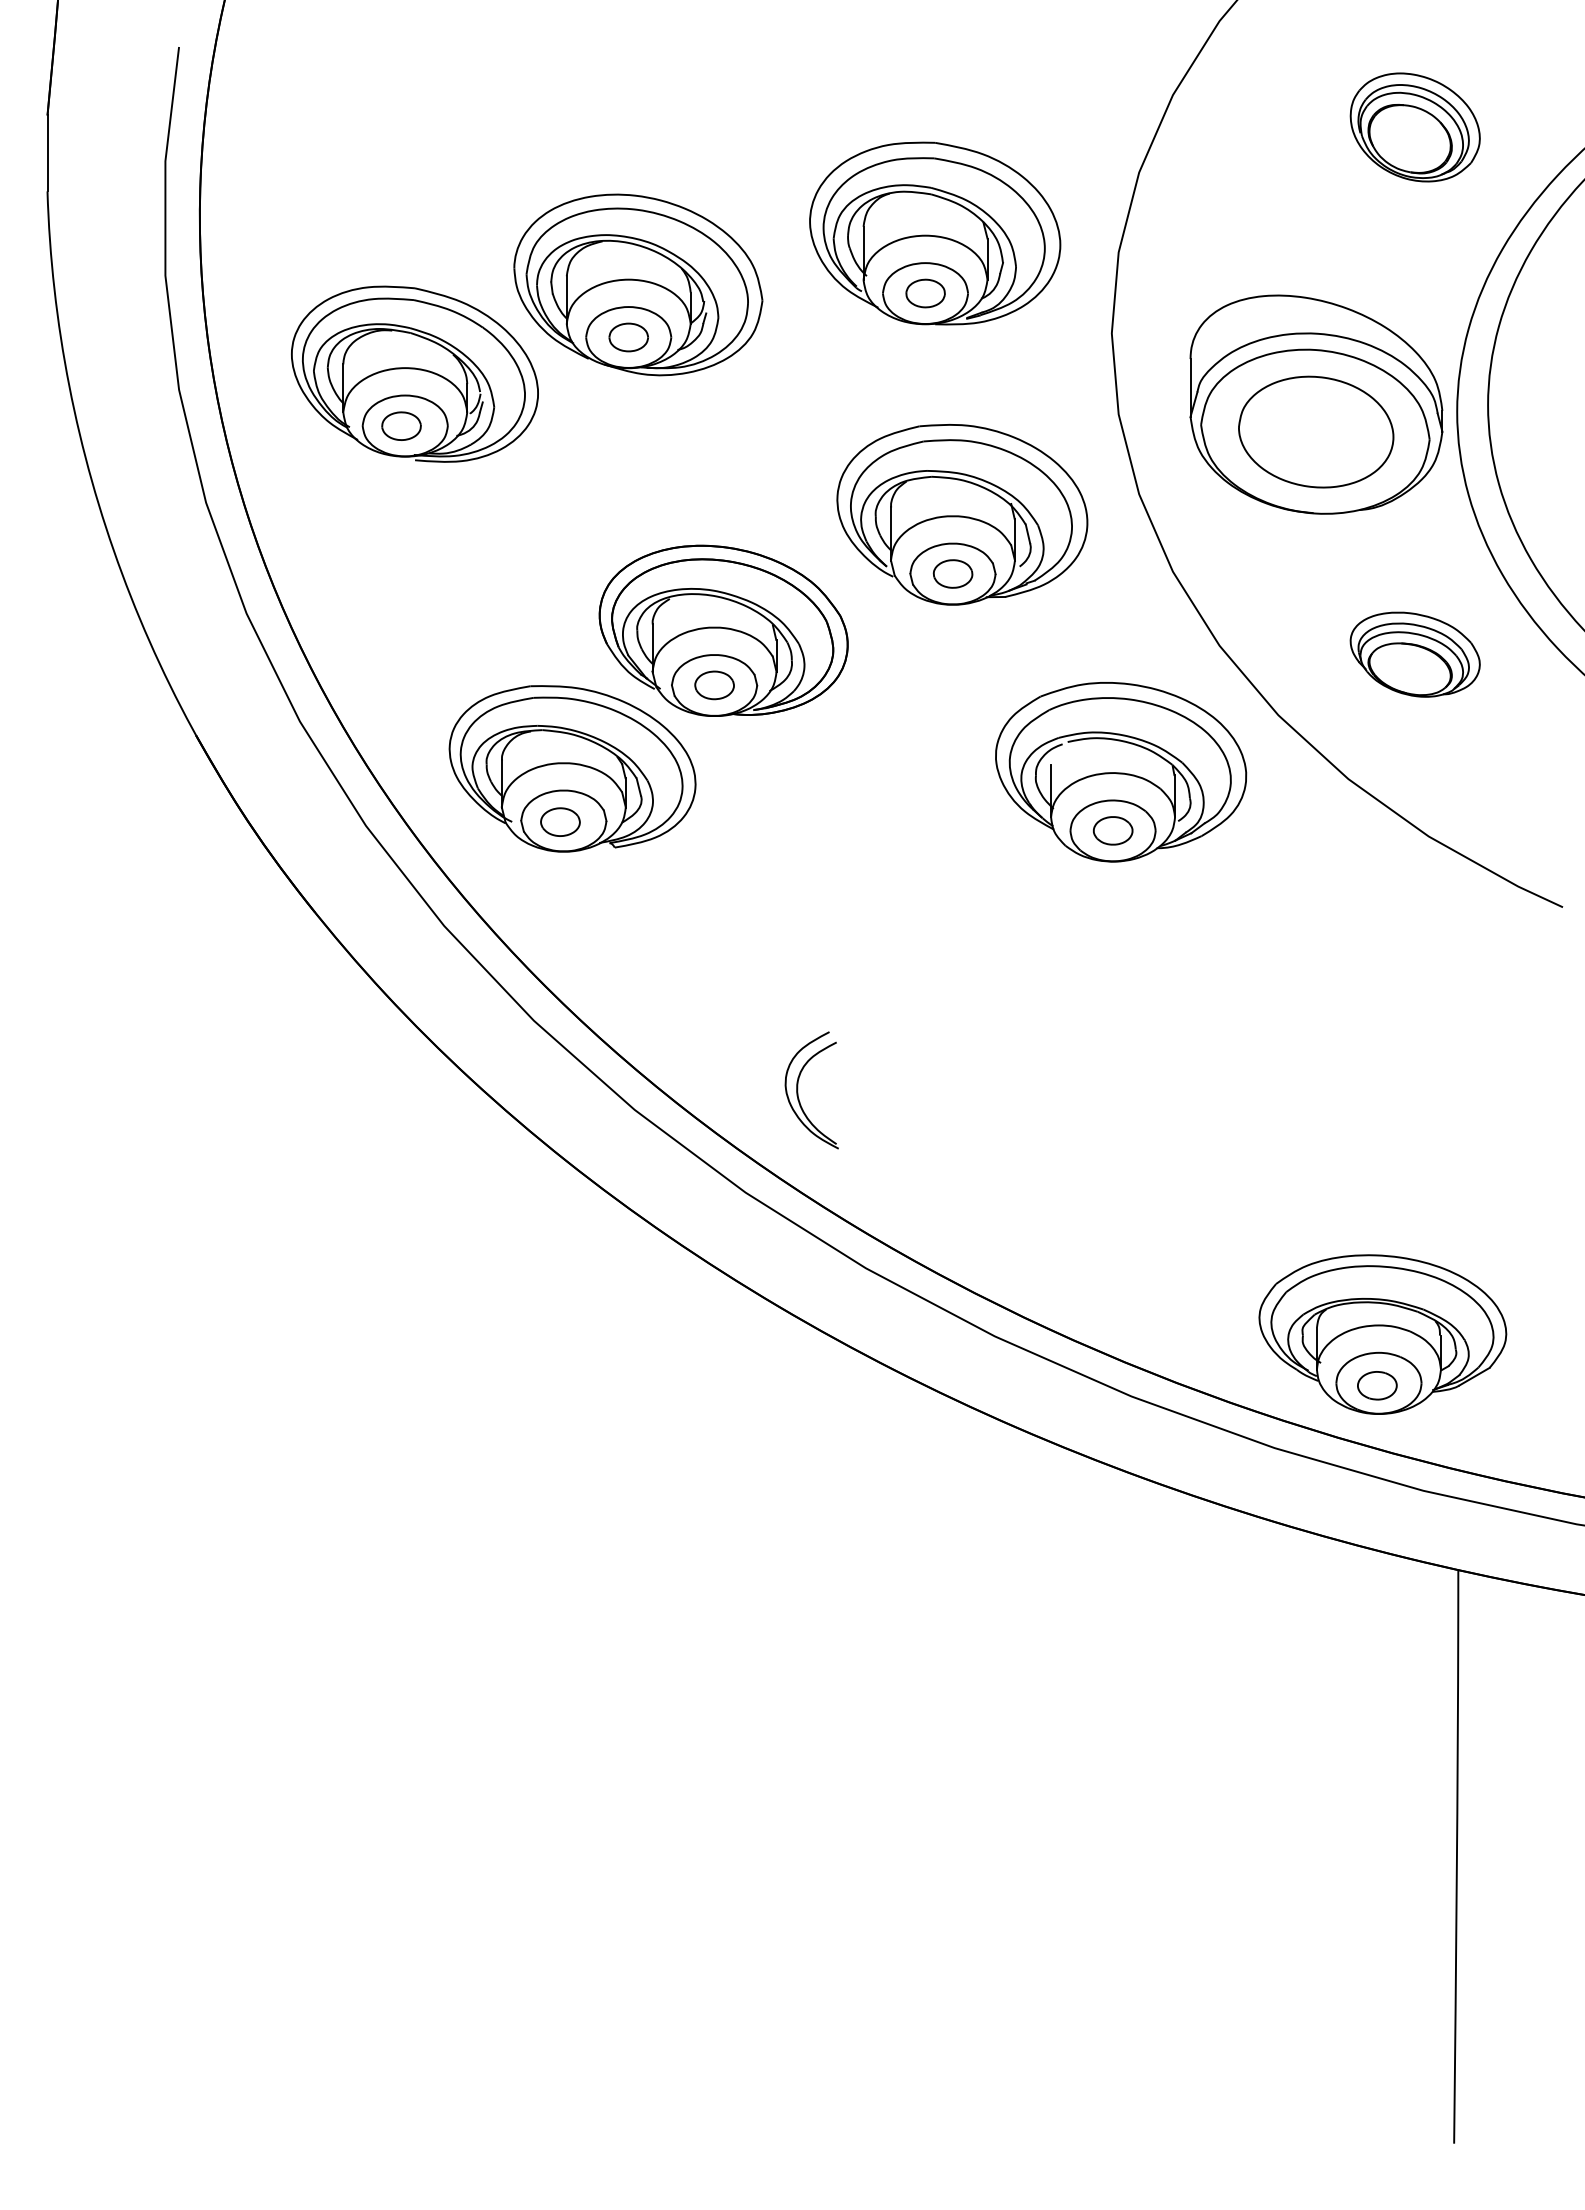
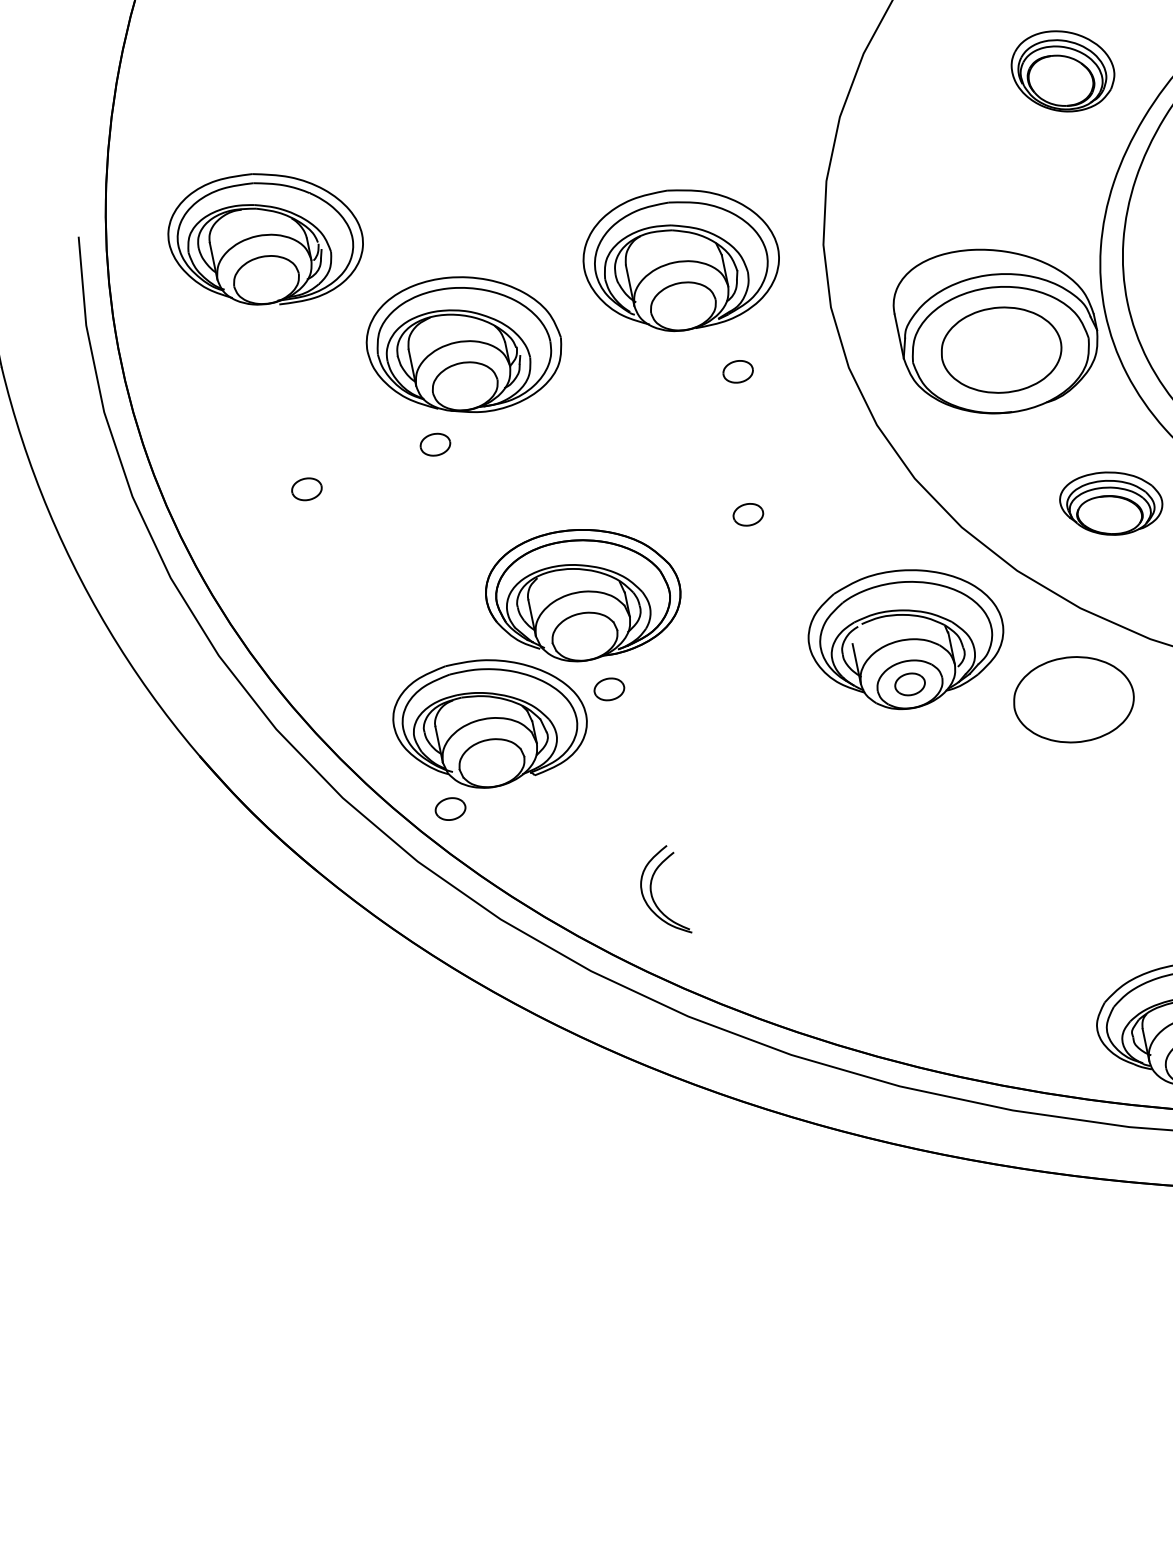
part: (1414, 127) -> (1062, 71), moved
part: (925, 293) -> (738, 371), moved
part: (628, 337) -> (435, 444), moved
part: (414, 373) -> (265, 238), moved
part: (962, 514) -> (746, 468), removed
part: (714, 685) -> (609, 689), moved
part: (560, 821) -> (450, 808), moved
part: (1316, 892) -> (1073, 699), added
part: (798, 1090) -> (652, 894), moved

